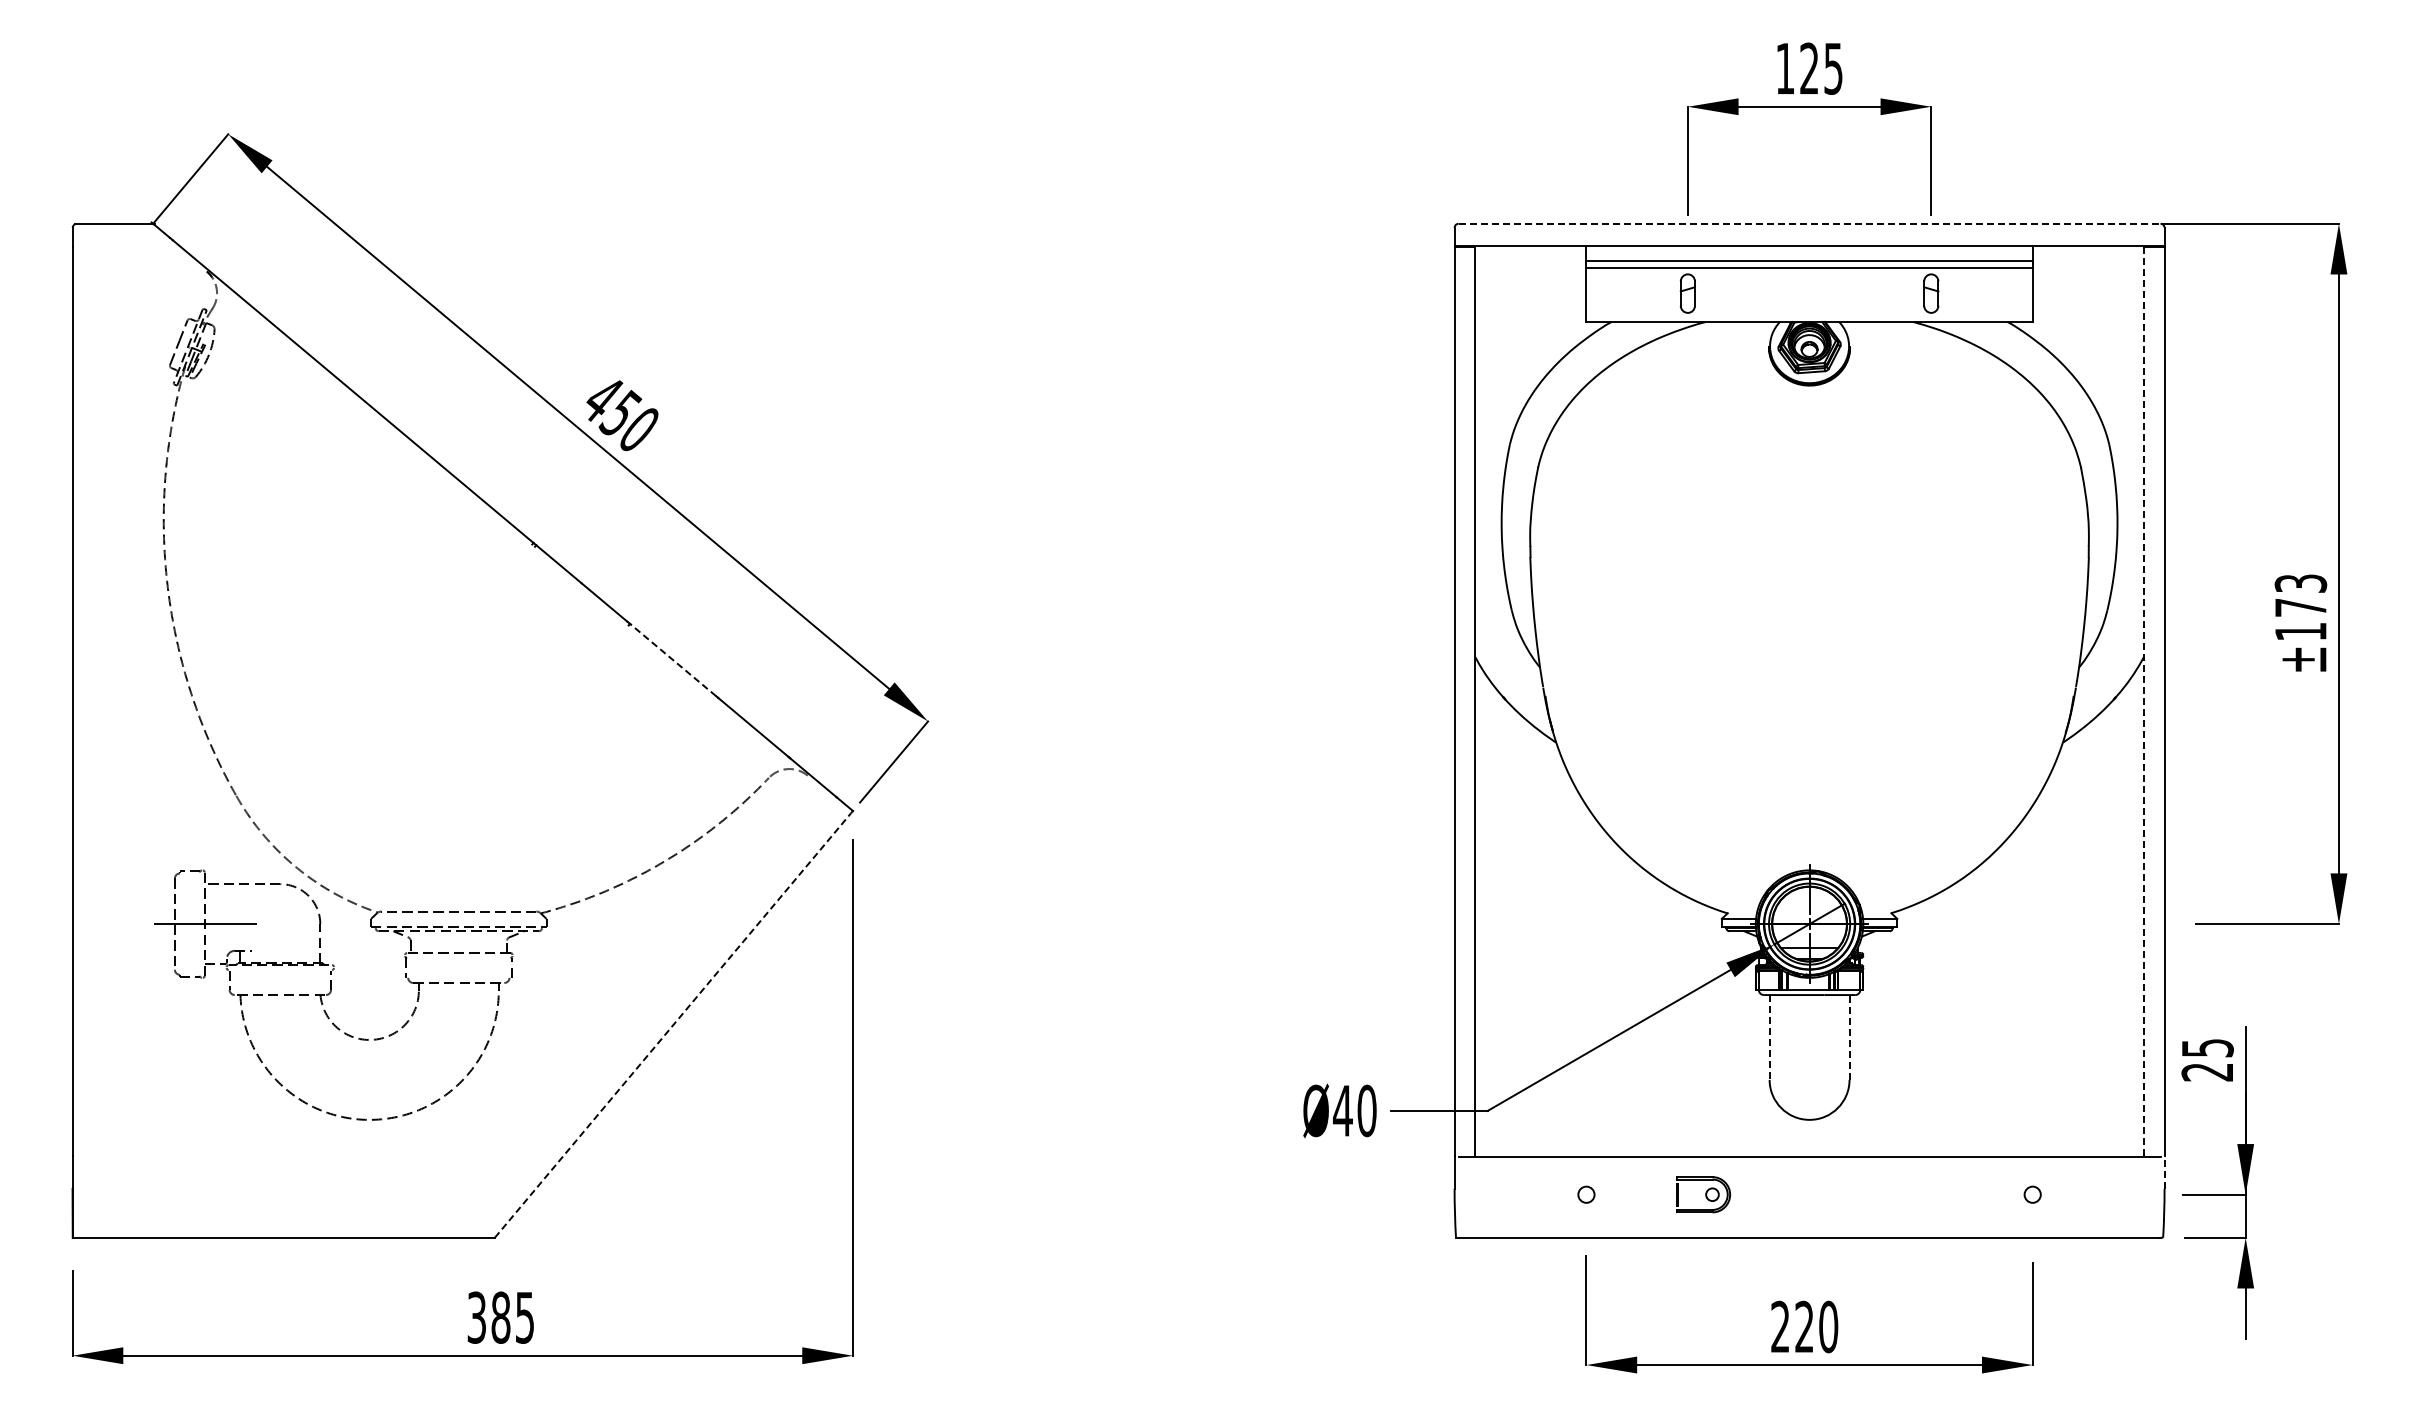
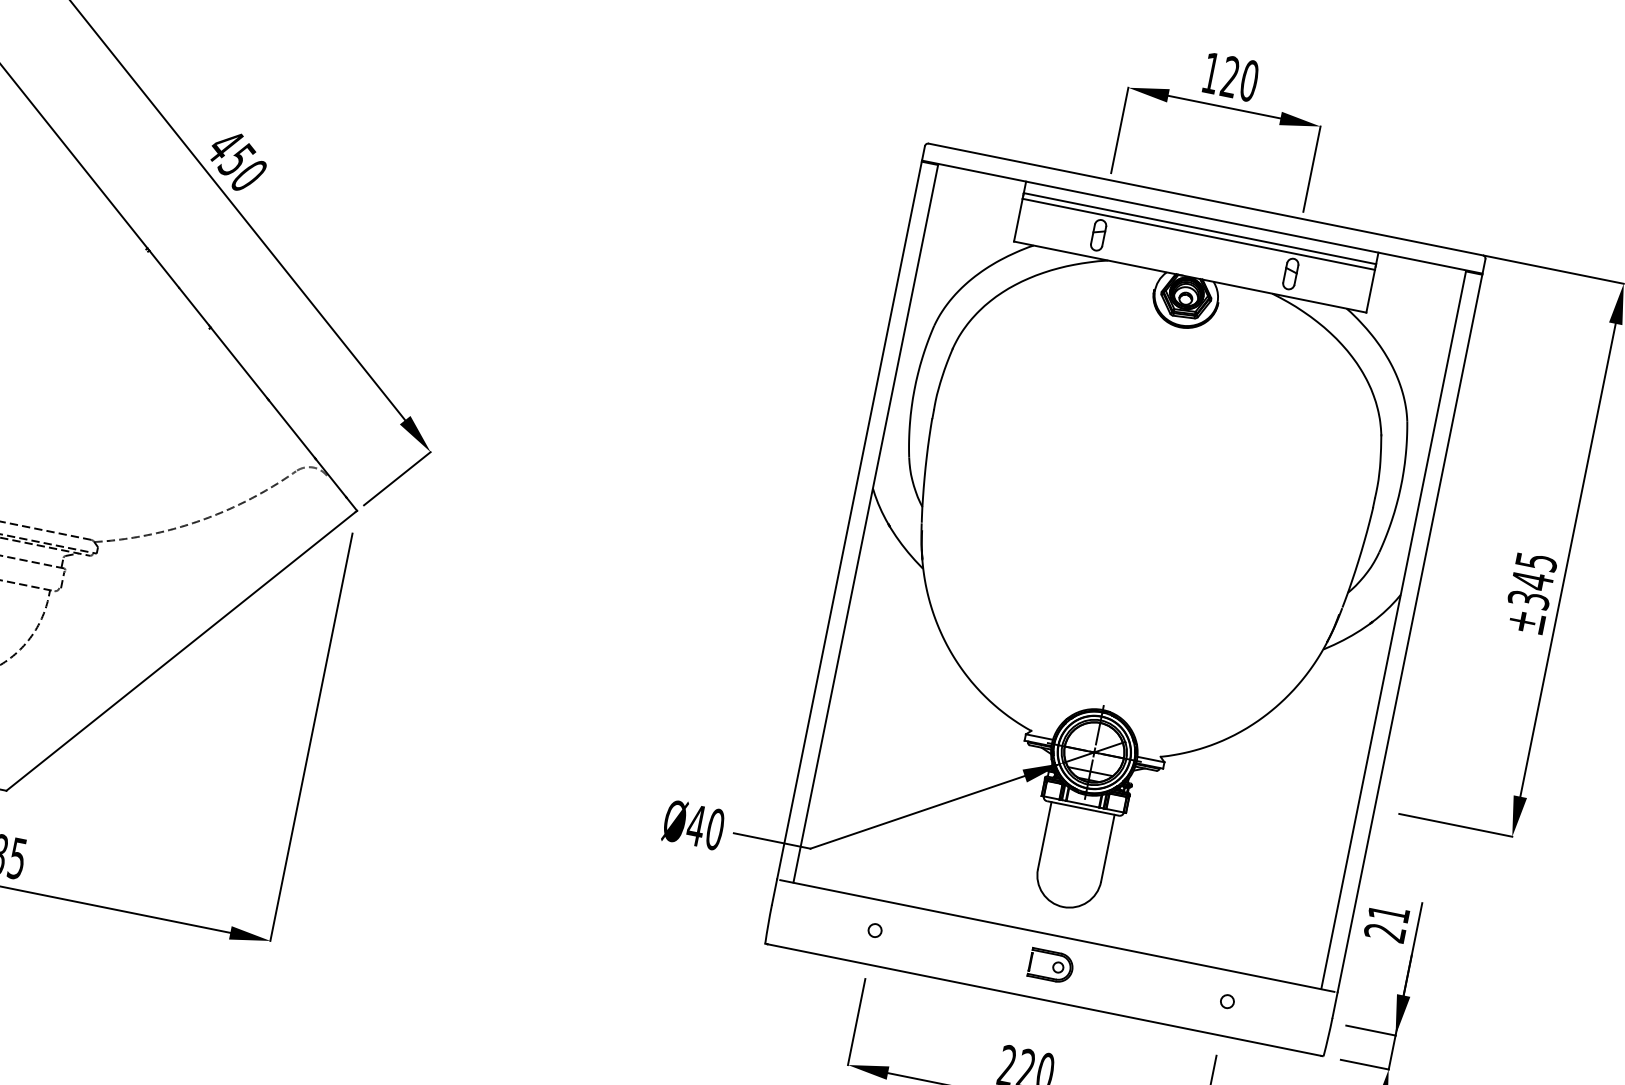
text: (1833, 68) -> (1249, 80), 125 -> 120
line: (1809, 223) -> (1205, 199), dashed -> solid
text: (2300, 607) -> (1532, 580), ±173 -> ±345
line: (672, 659) -> (238, 362), dashed -> solid
line: (2143, 701) -> (1393, 629), dashed -> solid
line: (673, 1025) -> (181, 651), dashed -> solid
line: (1769, 1037) -> (1044, 835), dashed -> solid
line: (1849, 1037) -> (1107, 848), dashed -> solid
text: (2207, 1048) -> (1388, 914), 25 -> 21
line: (2164, 1172) -> (1335, 1005), dashed -> solid
part: (1703, 1194) -> (1051, 965), moved

